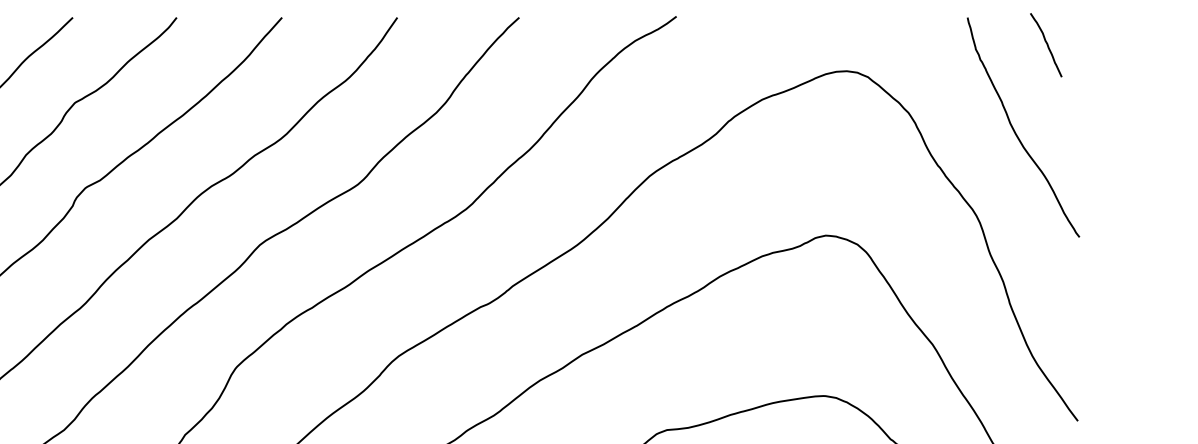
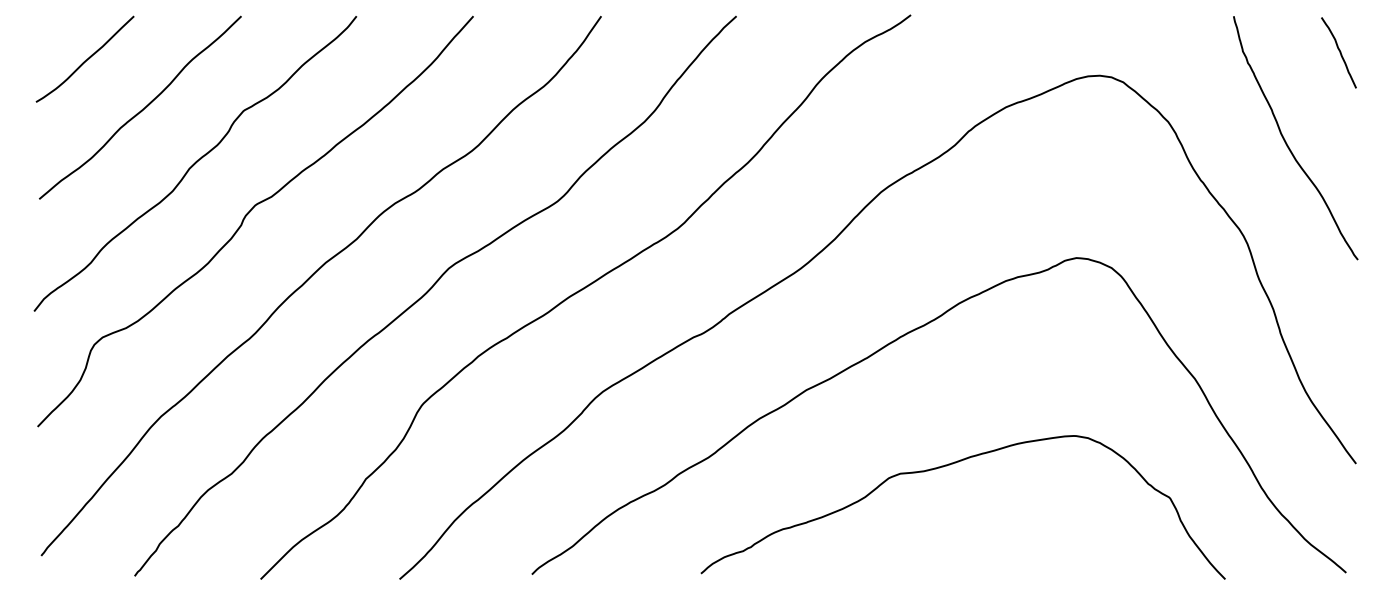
curve: (1046, 44) -> (1339, 52), moved

